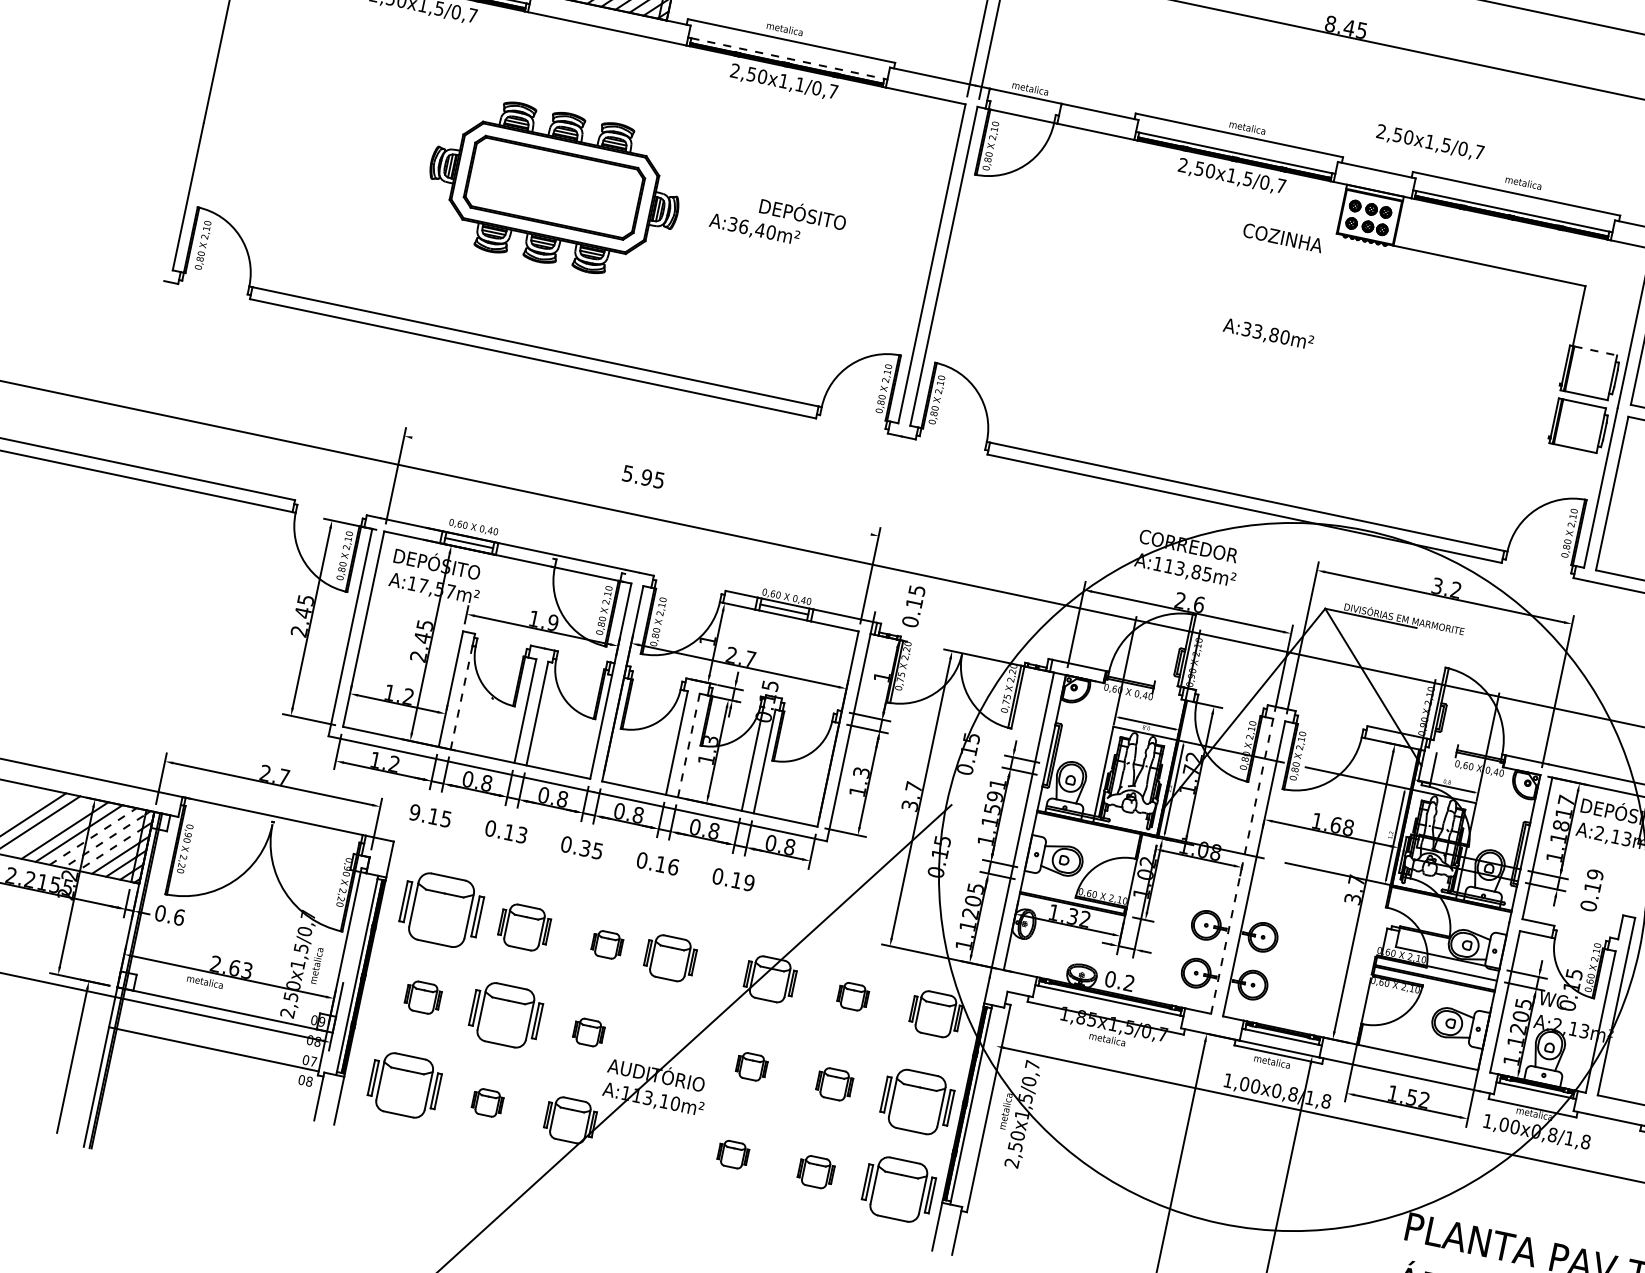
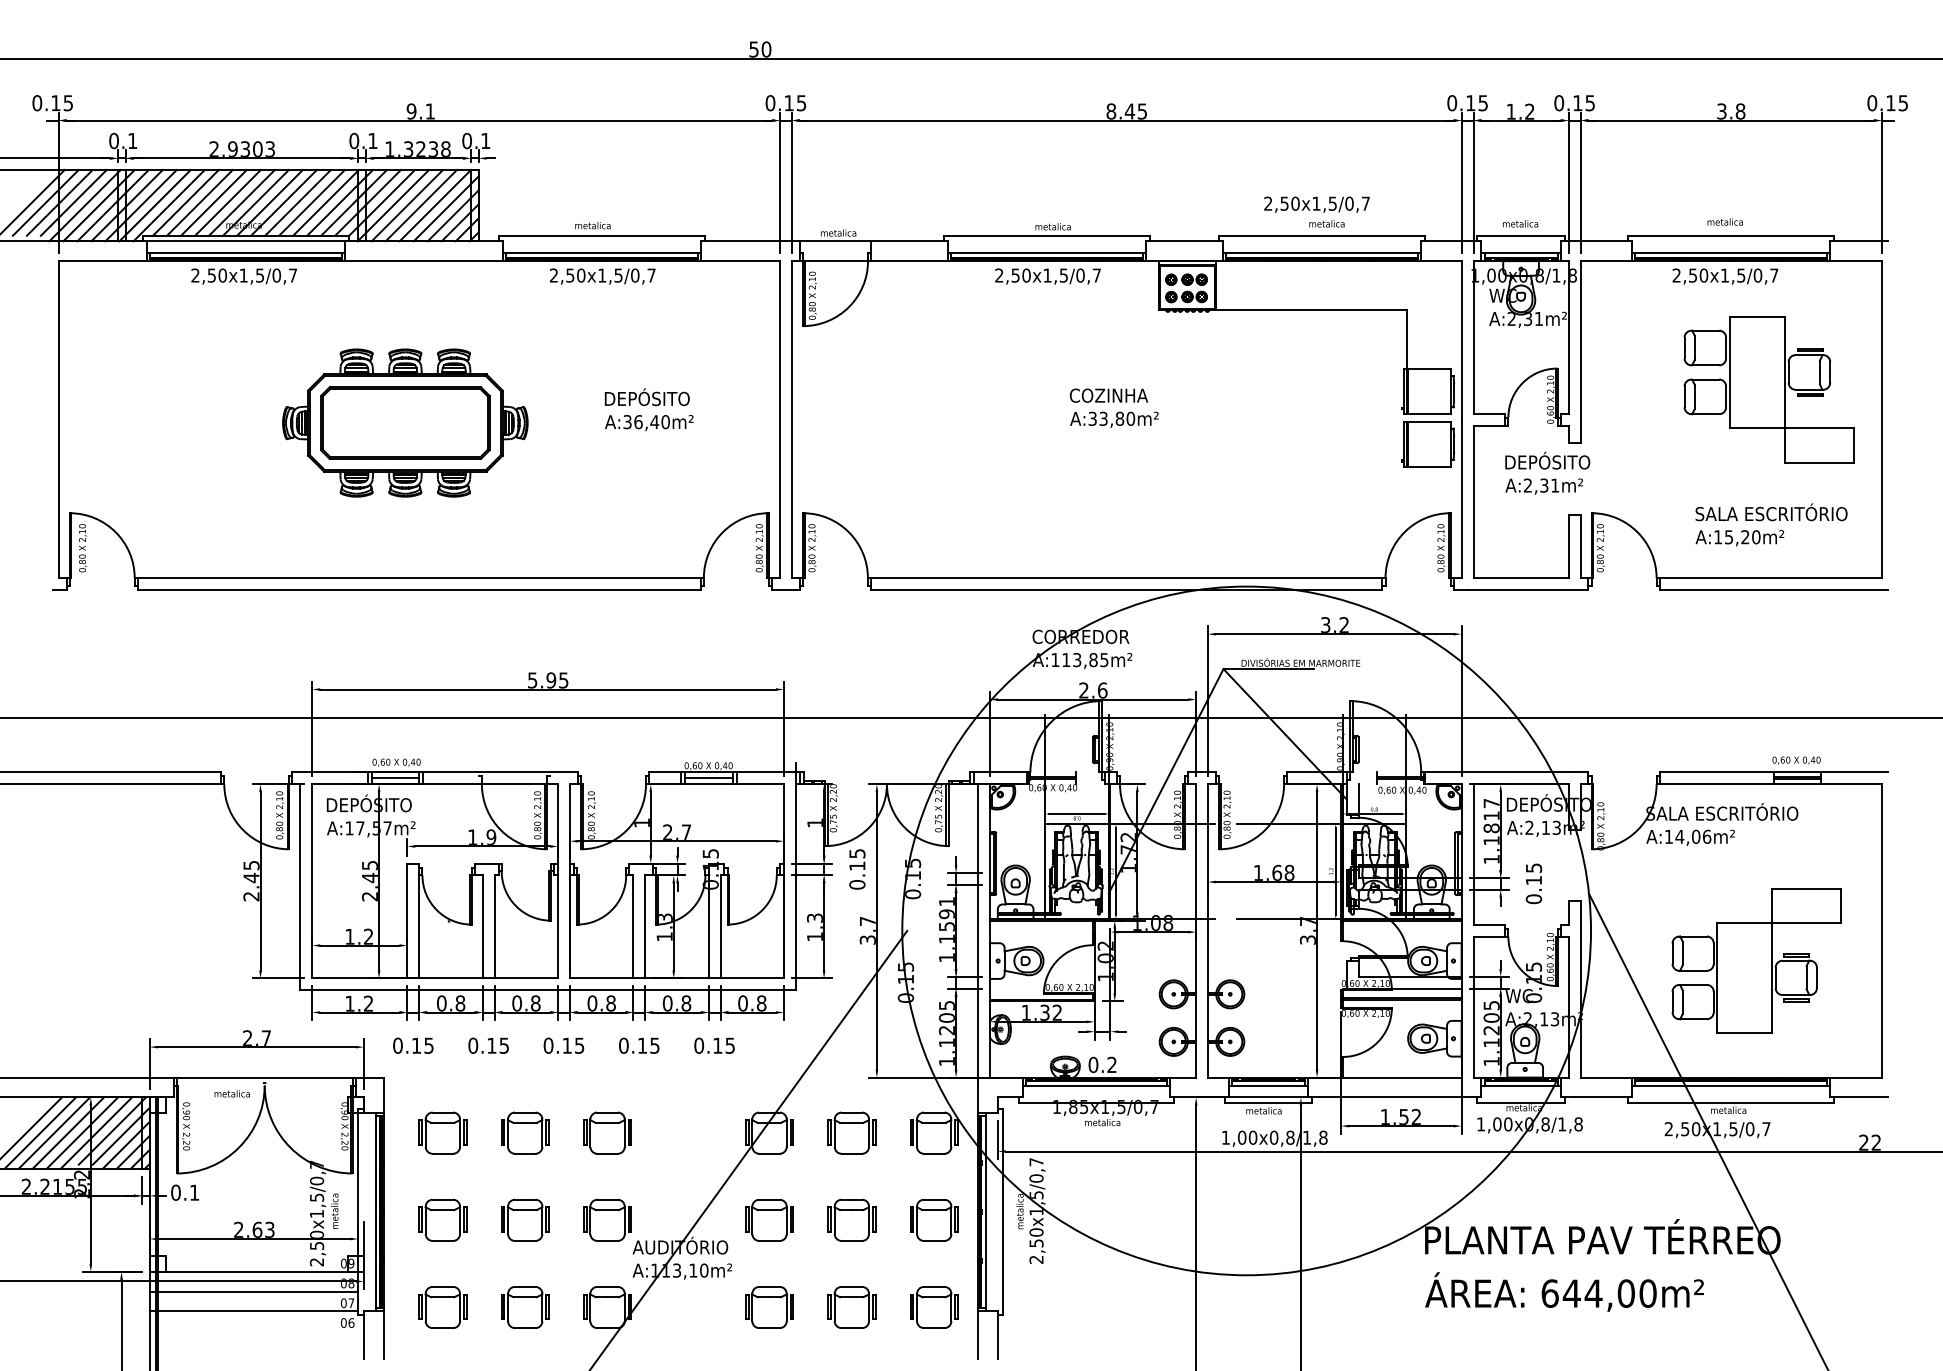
line: (787, 58) -> (601, 253), dashed -> solid
text: (800, 84) -> (618, 275), 2,50x1,1/0,7 -> 2,50x1,5/0,7
text: (1429, 142) -> (1316, 204), moved
text: (754, 230) -> (649, 423), moved
text: (1282, 237) -> (1108, 395), moved
line: (1595, 351) -> (1429, 369), dashed -> solid
line: (640, 485) -> (547, 689), added
text: (913, 606) -> (857, 869), moved
line: (461, 697) -> (419, 926), dashed -> solid
line: (689, 745) -> (645, 926), dashed -> solid
text: (414, 812) -> (397, 1045), 9.15 -> 0.15
line: (51, 827) -> (54, 1132), added
text: (522, 834) -> (504, 1045), 0.13 -> 0.15
line: (93, 835) -> (96, 1132), dashed -> solid
line: (107, 839) -> (110, 1133), dashed -> solid
line: (112, 848) -> (117, 1140), dashed -> solid
text: (584, 848) -> (566, 1045), 0.35 -> 0.15
line: (1242, 865) -> (1196, 930), dashed -> solid
text: (673, 866) -> (654, 1045), 0.16 -> 0.15
text: (1594, 875) -> (1533, 868), 0.19 -> 0.15
text: (749, 882) -> (730, 1045), 0.19 -> 0.15
part: (441, 909) -> (442, 1132), size x0.62
text: (179, 917) -> (194, 1192), 0.6 -> 0.1
part: (607, 944) -> (607, 1132), size x1.67
part: (670, 957) -> (670, 1132), removed
text: (204, 981) -> (231, 1093), moved
part: (422, 996) -> (442, 1219), size x1.43
part: (852, 996) -> (851, 1132), size x1.67
part: (506, 1014) -> (525, 1219), size x0.71
line: (217, 1029) -> (253, 1291), added
part: (588, 1031) -> (607, 1219), size x1.67
line: (997, 1035) -> (997, 1140), added
part: (751, 1066) -> (769, 1219), size x1.67
text: (309, 1081) -> (351, 1322), 08 -> 06
part: (834, 1083) -> (851, 1219), size x1.43
part: (404, 1085) -> (442, 1307), size x0.71
part: (917, 1101) -> (934, 1219), size x0.71
part: (487, 1102) -> (525, 1307), size x1.67
part: (733, 1154) -> (769, 1307), size x1.67
part: (815, 1172) -> (851, 1307), size x1.43
part: (899, 1189) -> (934, 1307), size x0.71

